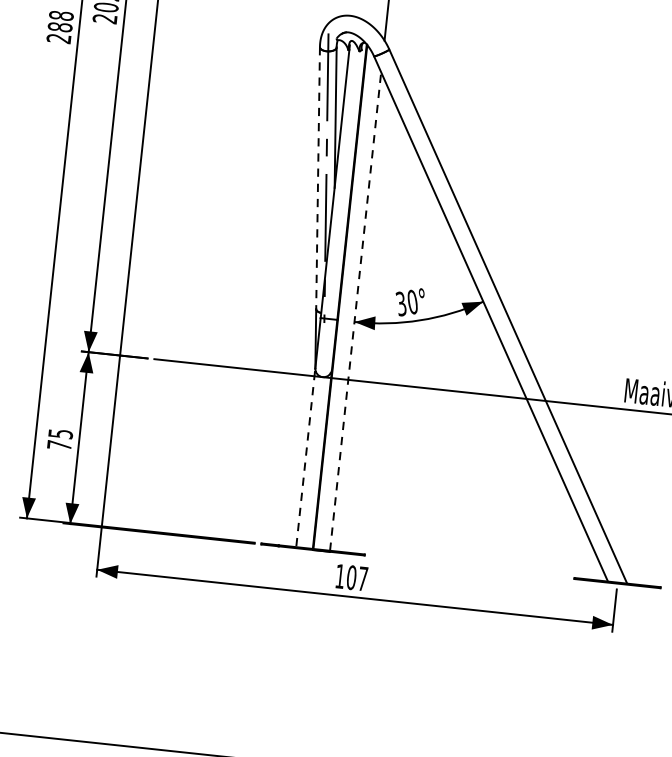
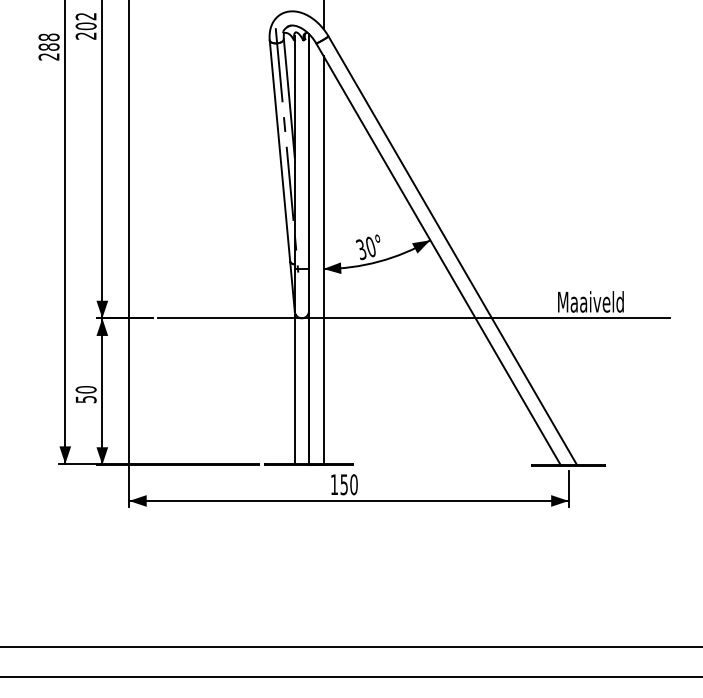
line: (318, 178) -> (280, 151), dashed -> solid
line: (355, 312) -> (323, 260), dashed -> solid
text: (59, 439) -> (85, 394), 75 -> 50
line: (305, 459) -> (294, 389), dashed -> solid
text: (356, 577) -> (348, 484), 107 -> 150

